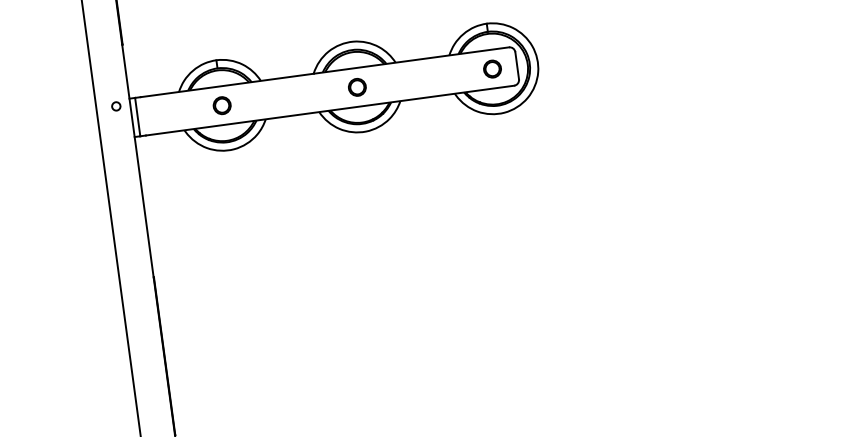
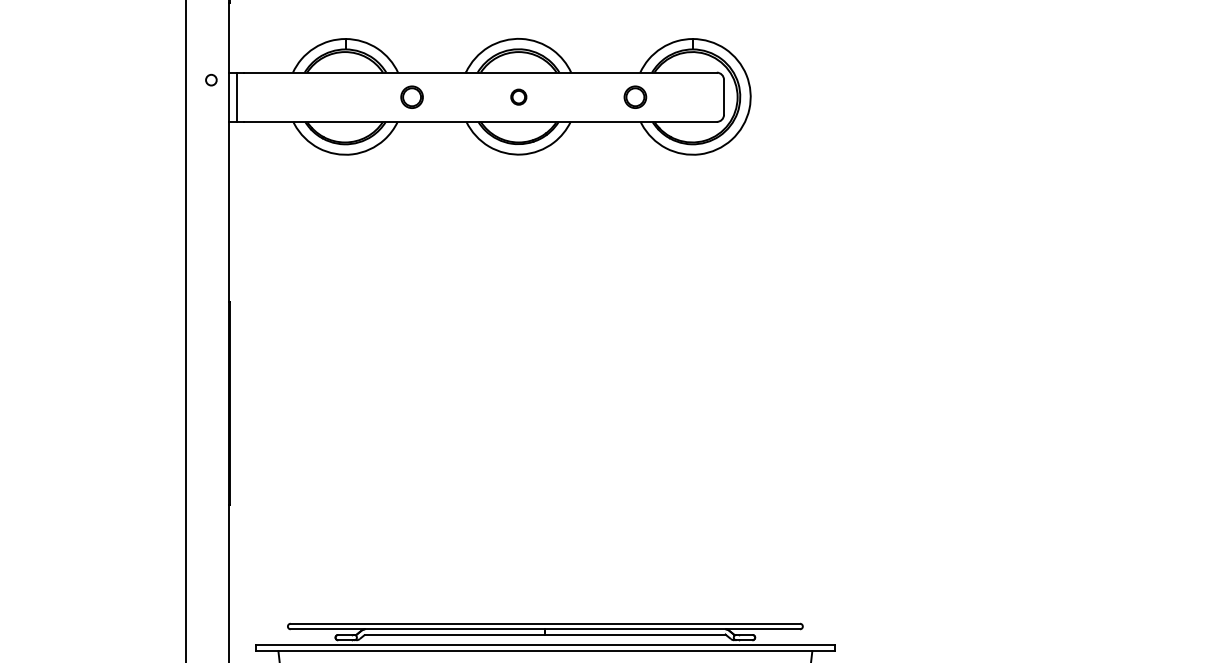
part: (492, 68) -> (635, 96), moved
part: (357, 86) -> (518, 96), size x0.7
part: (221, 105) -> (411, 96), moved

